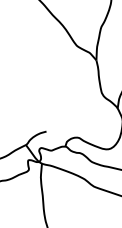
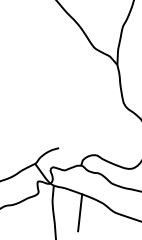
line: (64, 186) -> (80, 212), added

